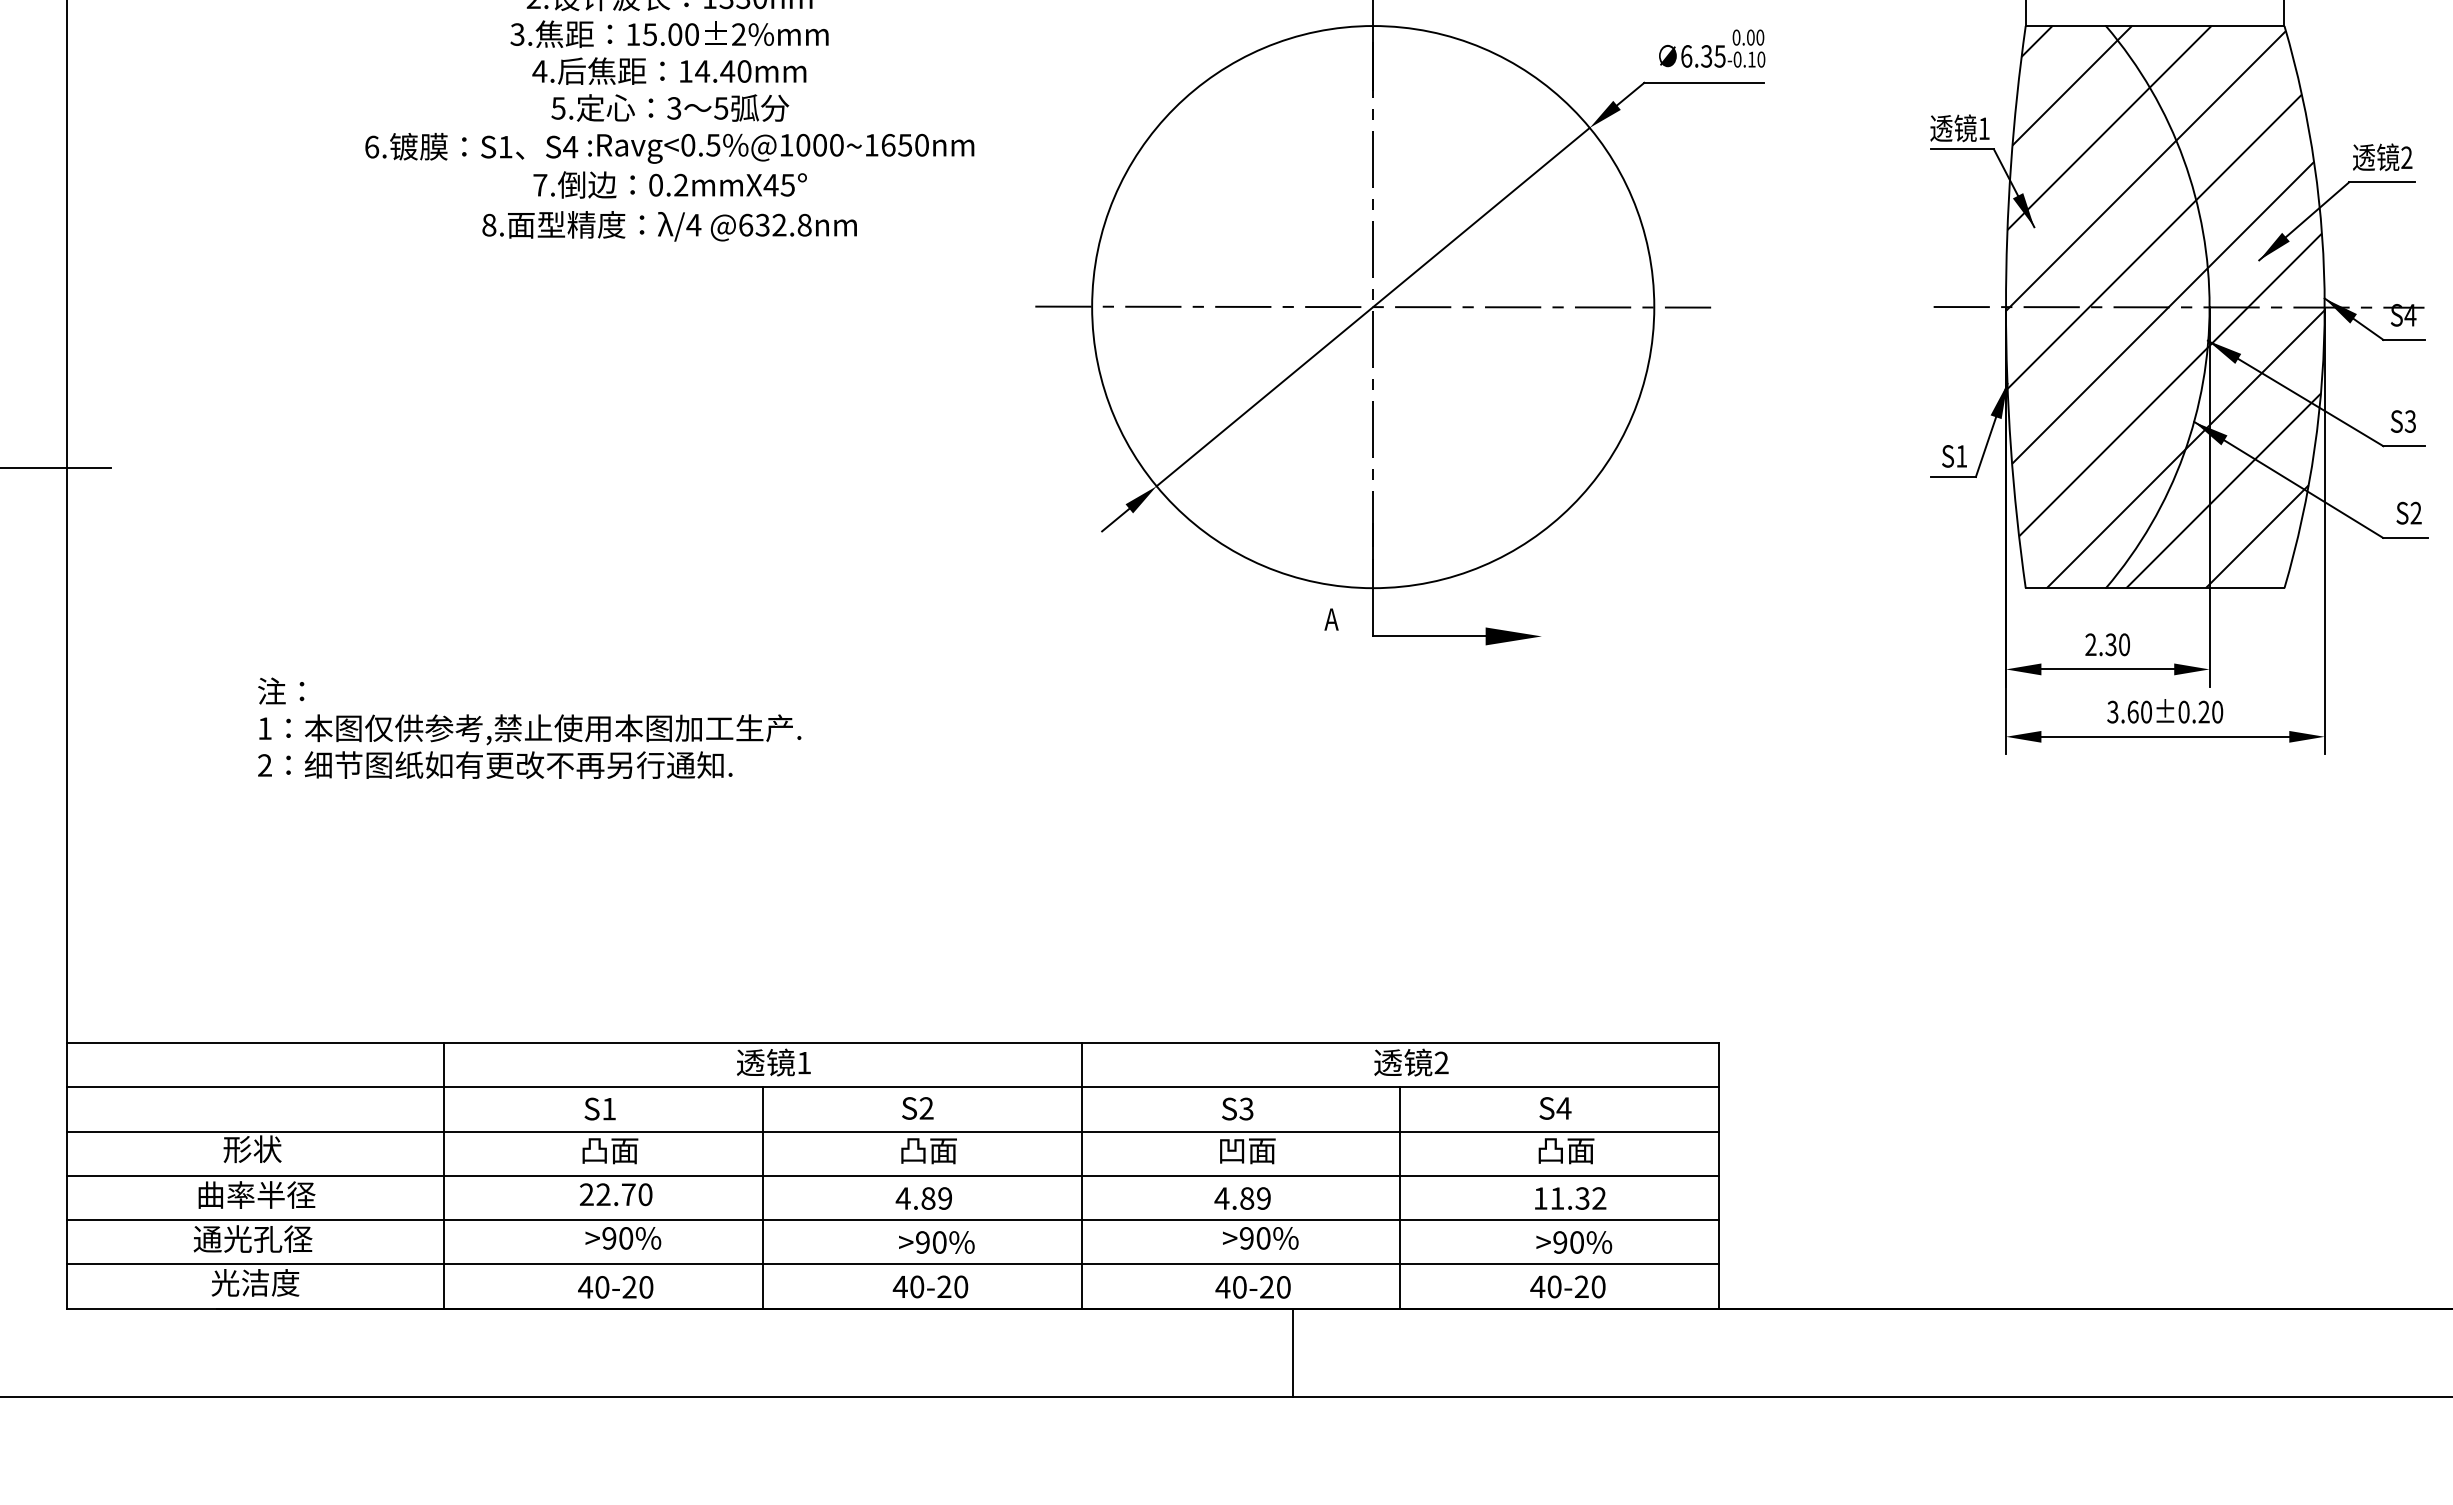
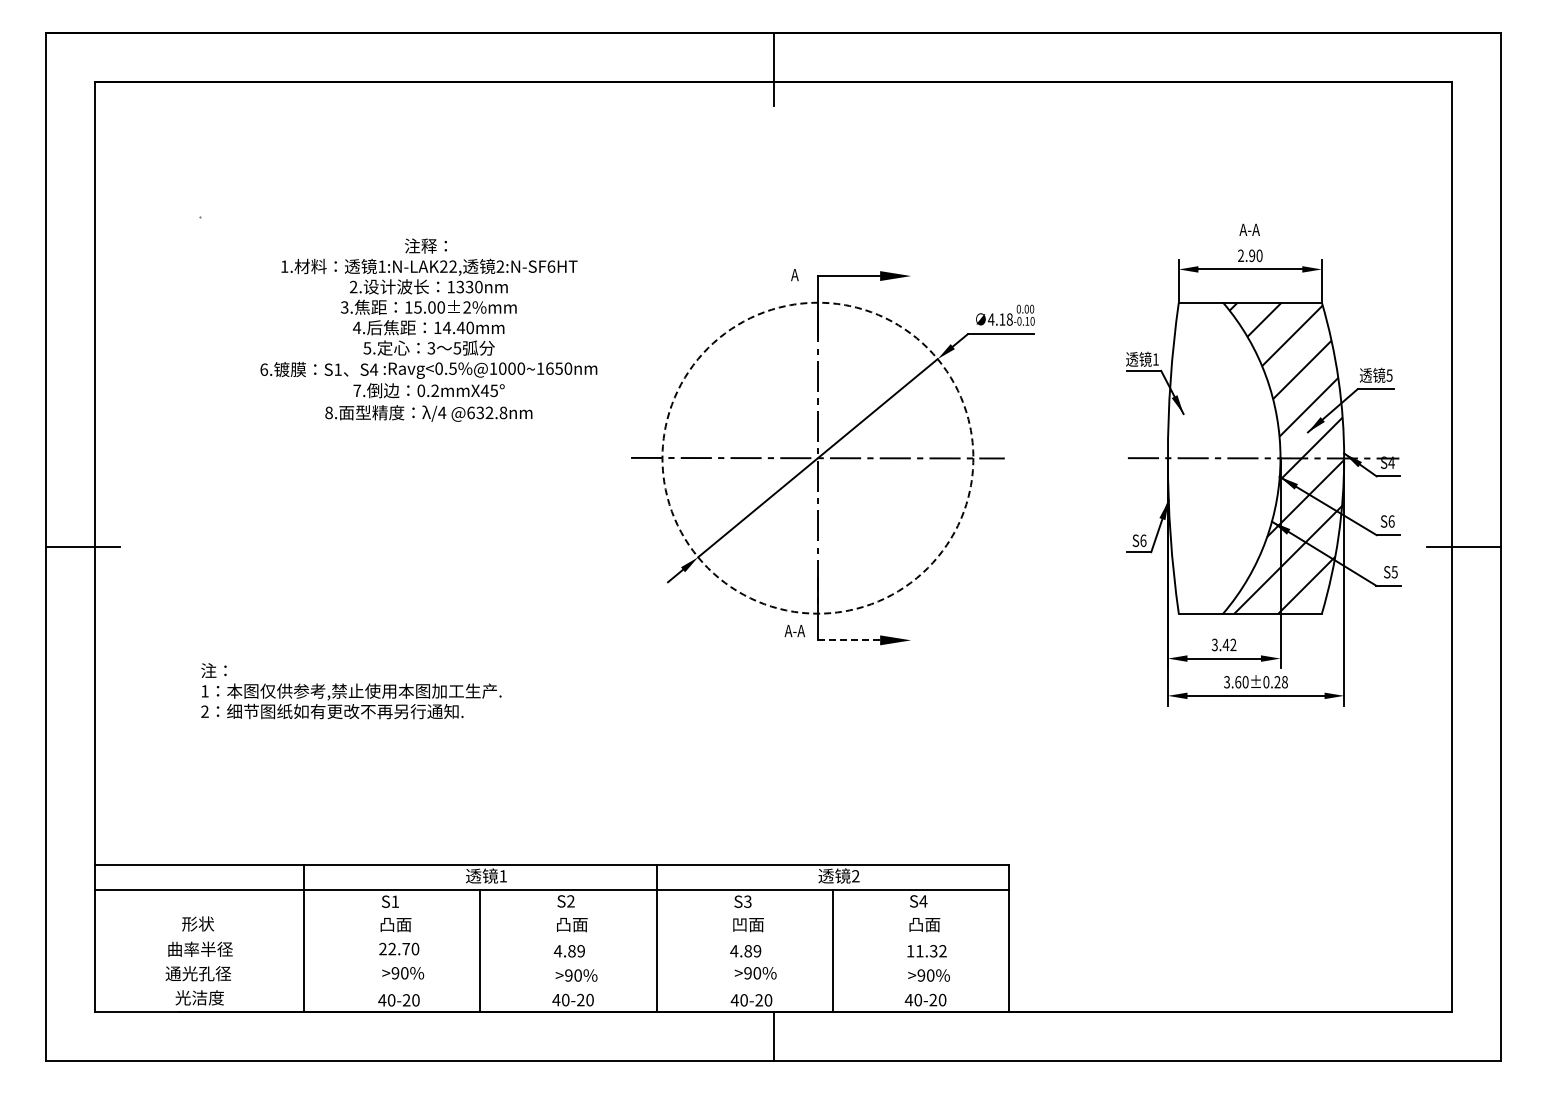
text: (1703, 56) -> (1000, 319), 6.35 -> 4.18
text: (2406, 157) -> (1389, 375), 2 -> 5
circle: (1372, 305) -> (817, 457), solid -> dashed
hatch: (2106, 305) -> (1223, 457), removed
text: (2410, 421) -> (1391, 521), S3 -> S6
text: (1961, 455) -> (1143, 540), S1 -> S6
text: (2415, 513) -> (1394, 572), S2 -> S5
text: (1330, 620) -> (794, 631), A -> A-A
line: (1430, 636) -> (849, 640), solid -> dashed
text: (2106, 643) -> (1223, 644), 2.30 -> 3.42
text: (2216, 712) -> (1284, 682), 3.60±0.20 -> 3.60±0.28
line: (893, 1132) -> (552, 914), removed
line: (893, 1175) -> (552, 938), removed
line: (893, 1220) -> (552, 963), removed
line: (893, 1264) -> (552, 987), removed

